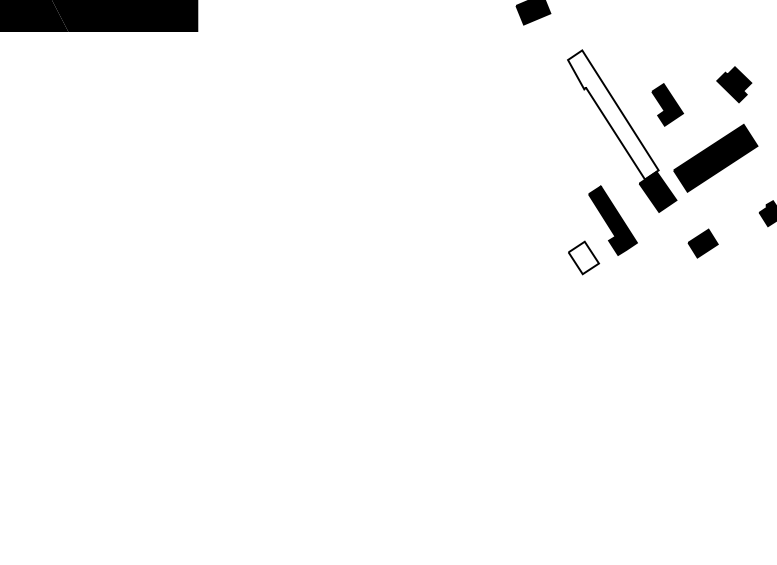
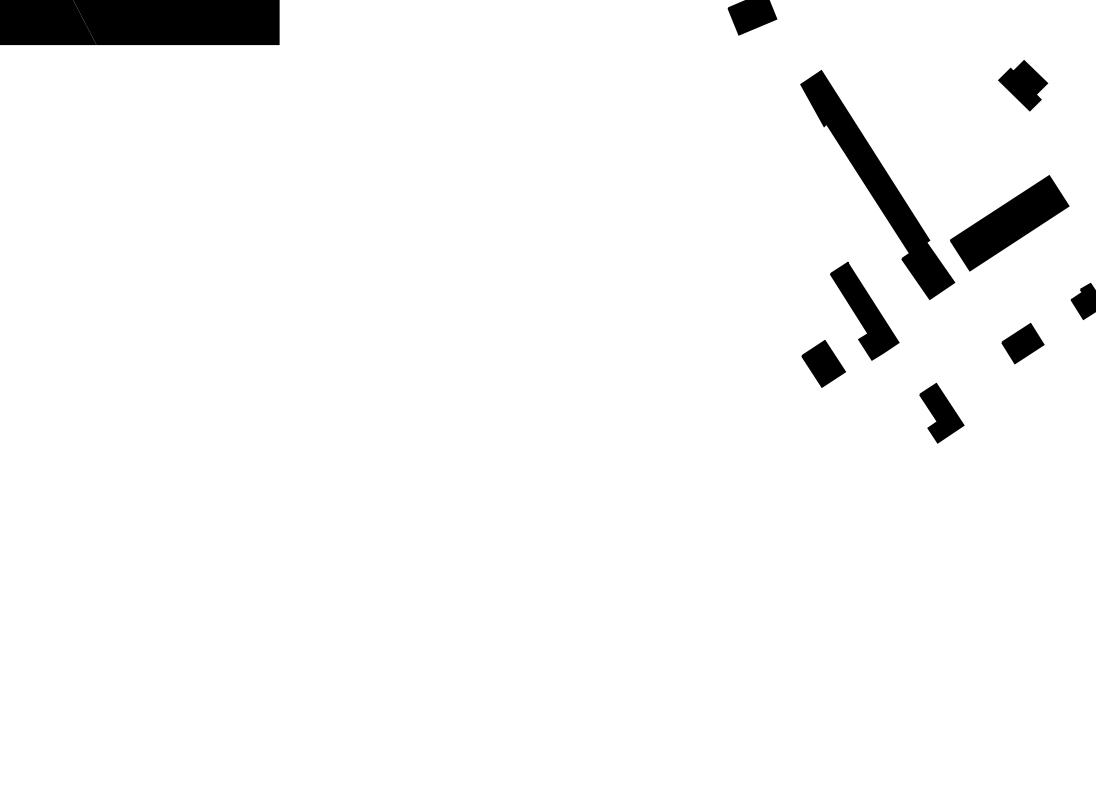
part: (734, 84) -> (1023, 85), moved
part: (667, 104) -> (941, 412), moved
fill: (613, 114) -> (865, 161), added
part: (702, 243) -> (1022, 343), moved
fill: (583, 257) -> (823, 363), added

